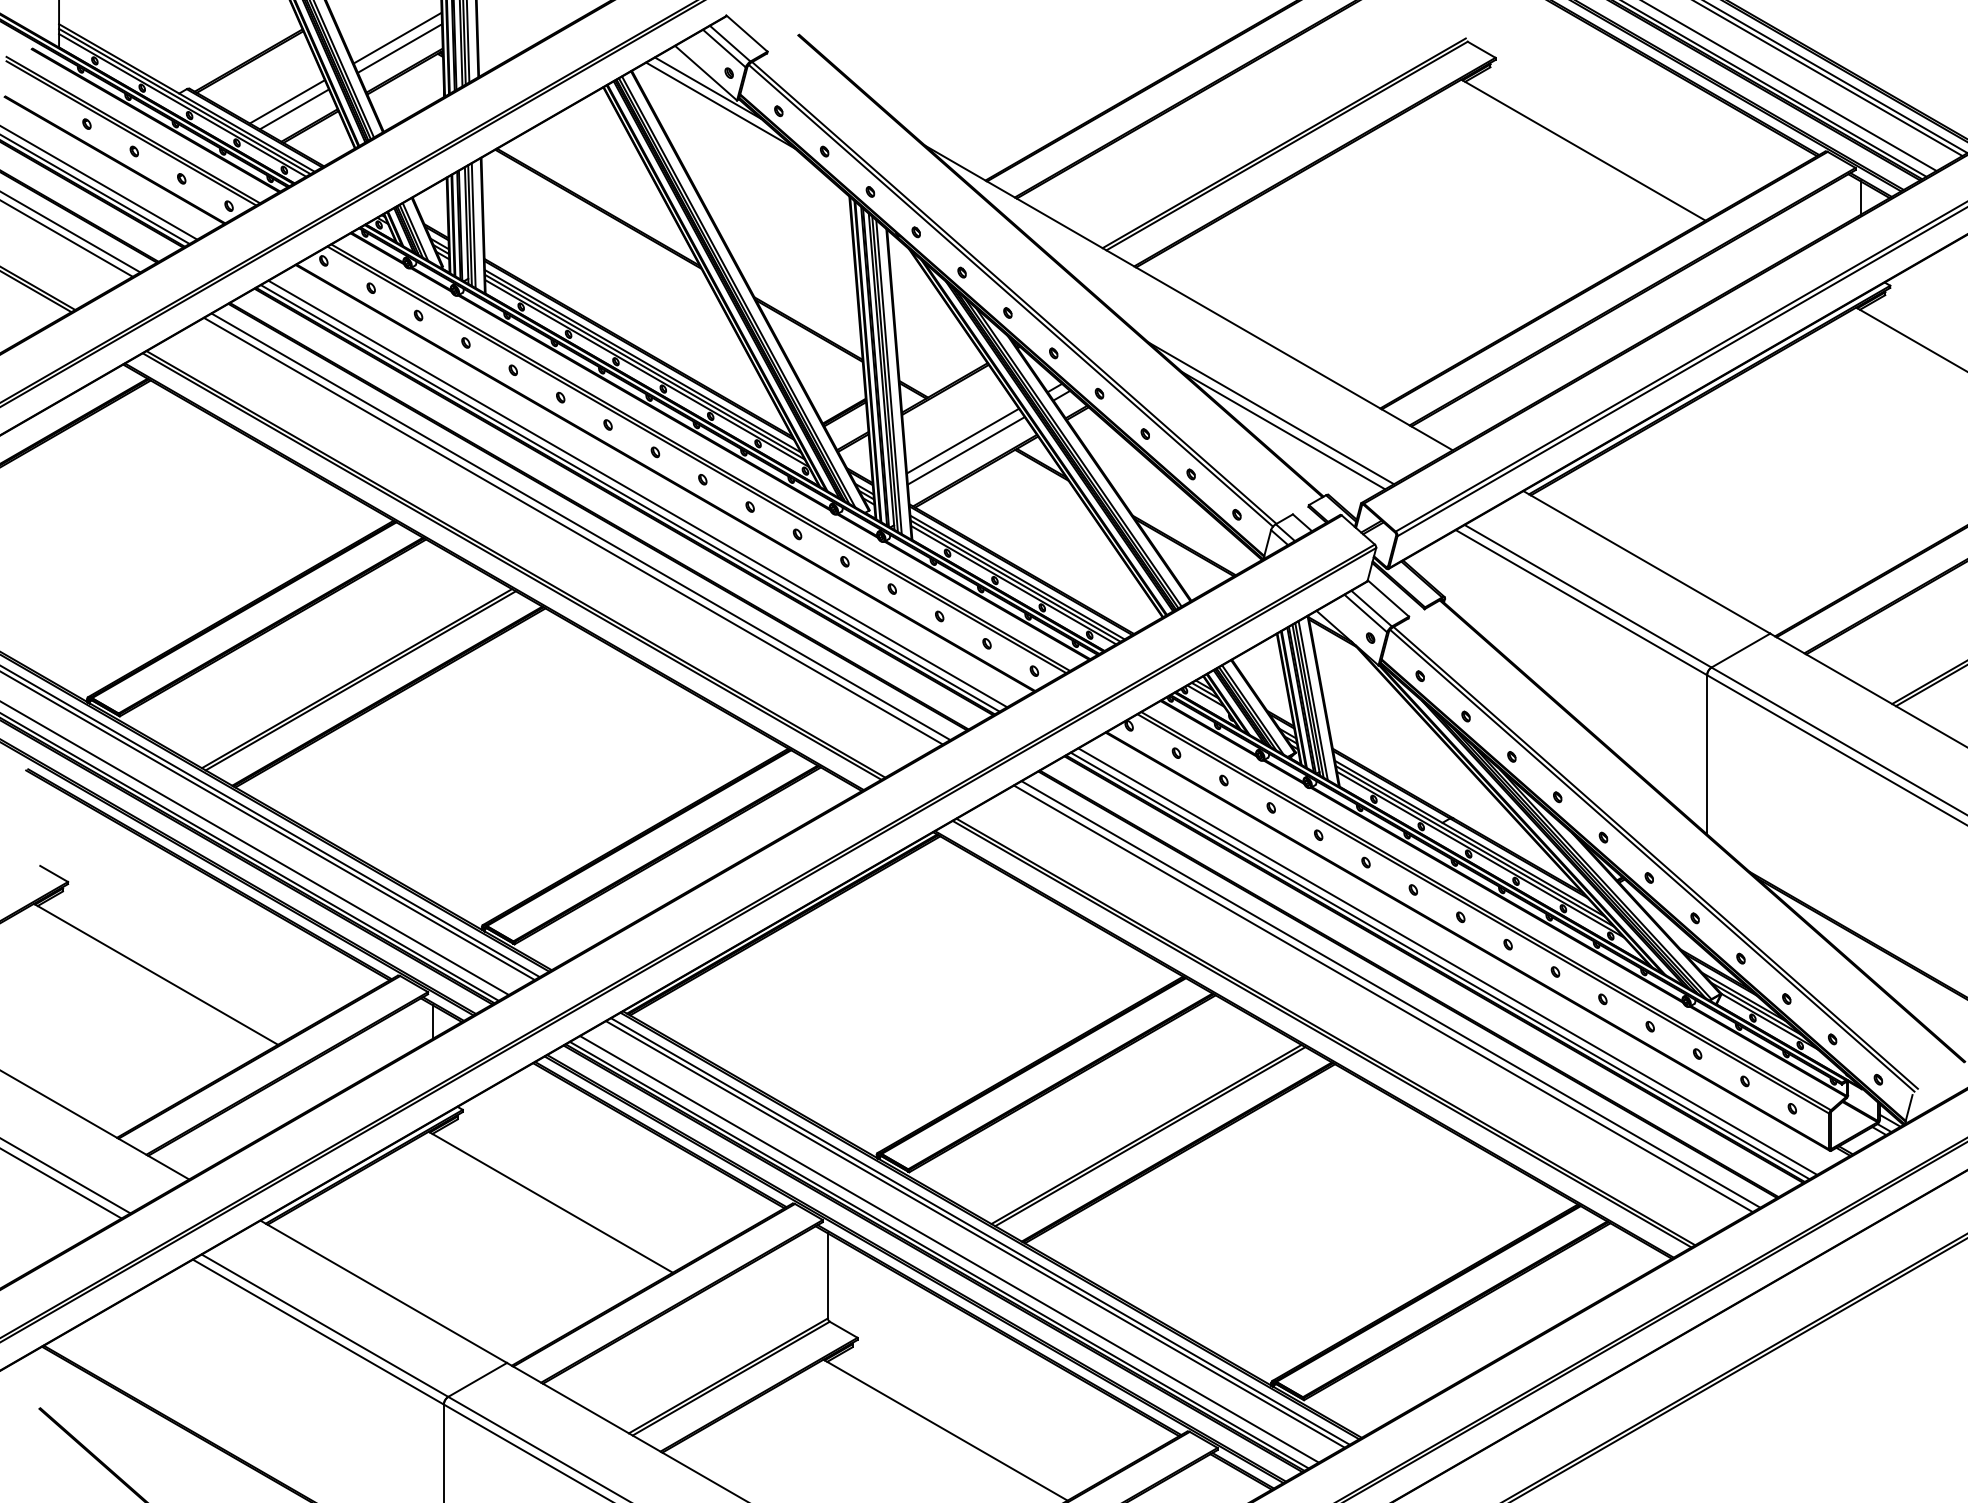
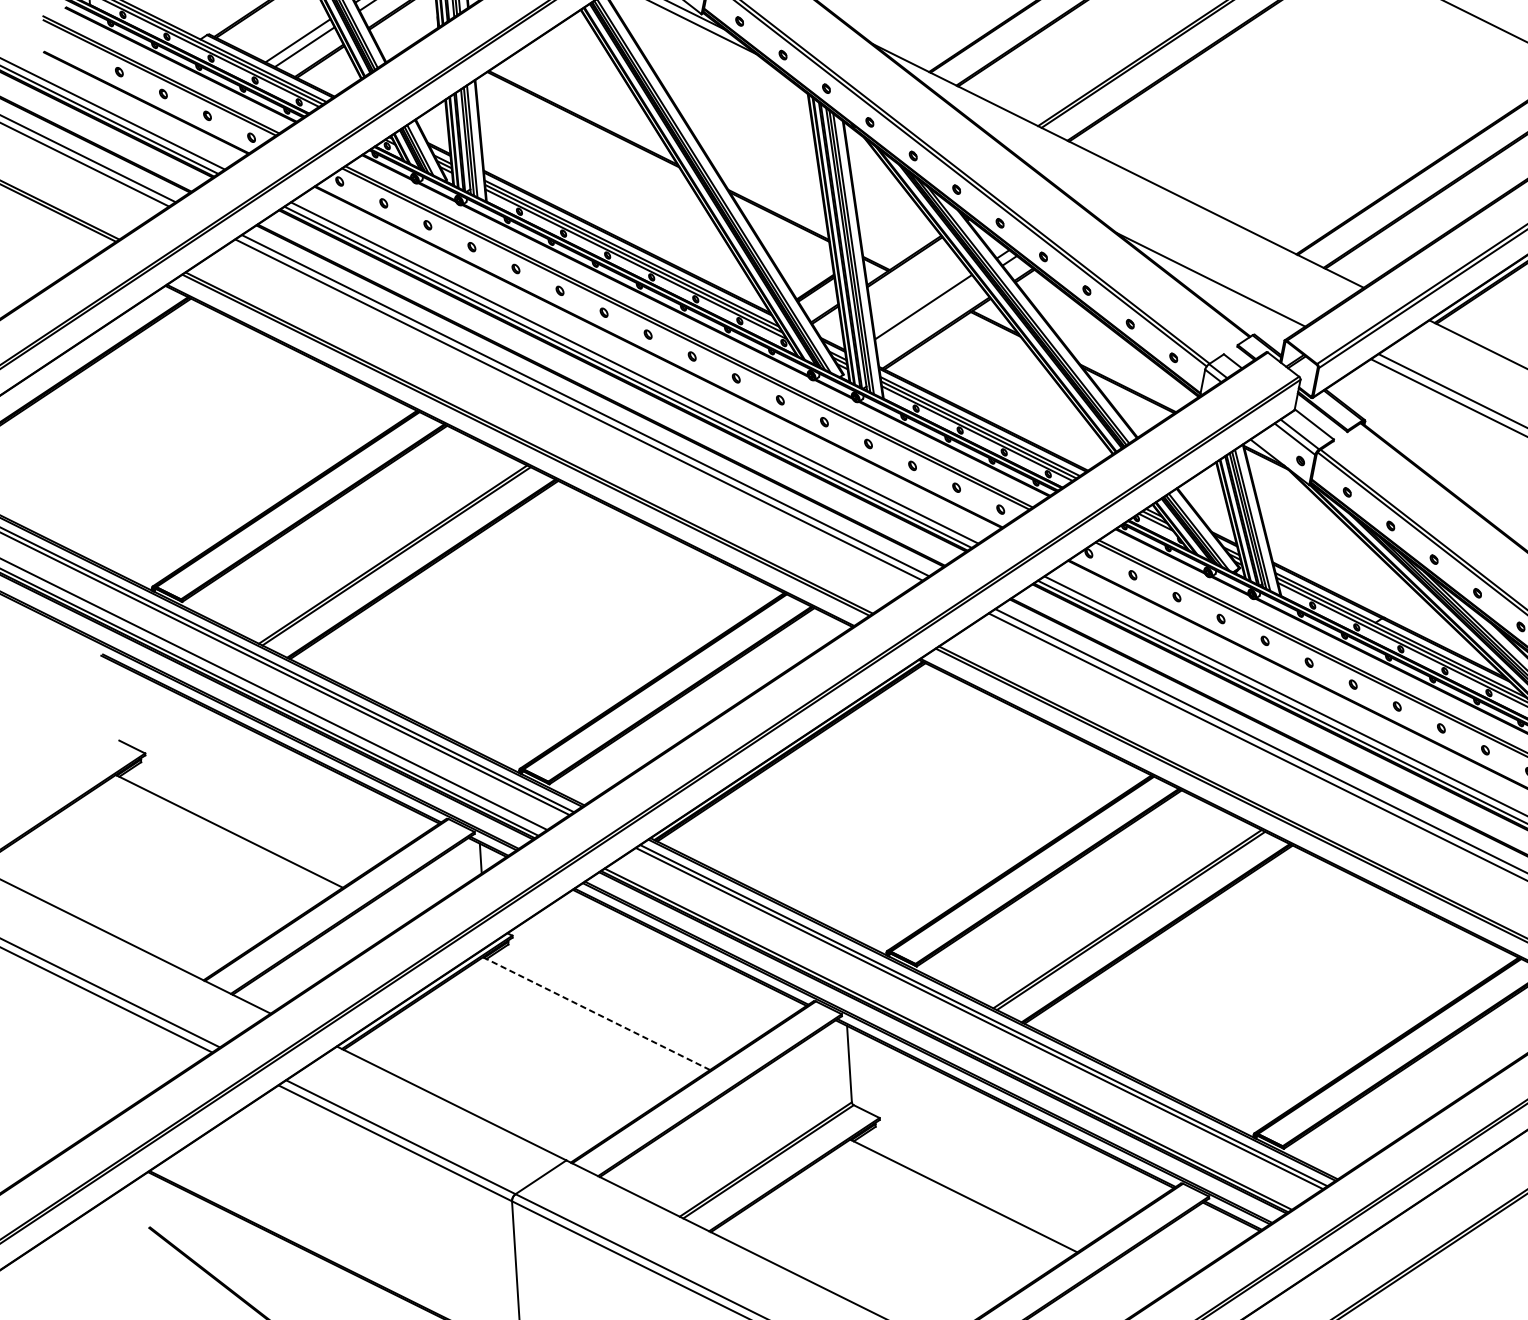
line: (1271, 413) -> (1198, 264), removed
line: (965, 450) -> (926, 315), removed
line: (550, 1202) -> (596, 1013), solid -> dashed
line: (949, 1249) -> (957, 1033), removed

